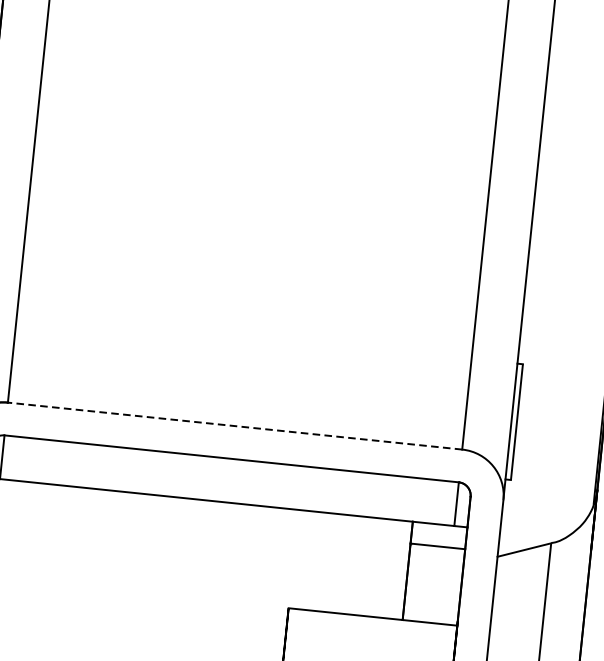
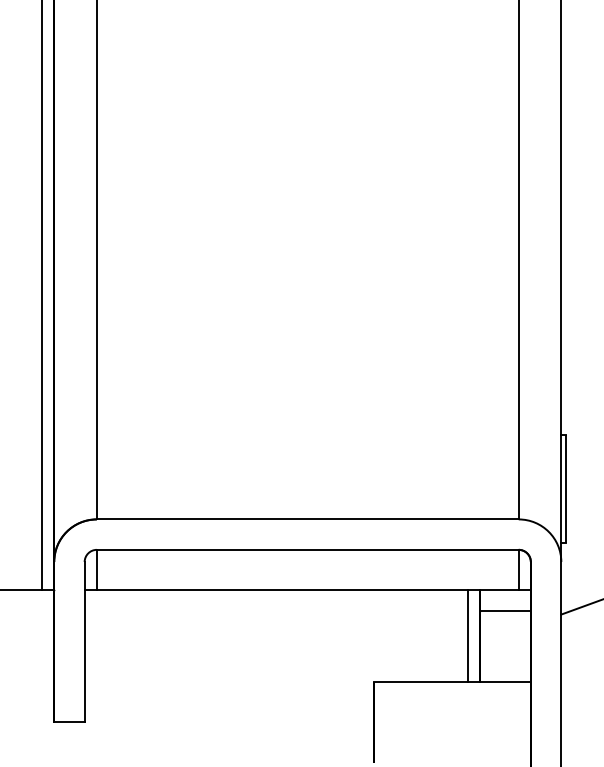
line: (234, 426) -> (307, 519), dashed -> solid
line: (394, 568) -> (467, 635), added

